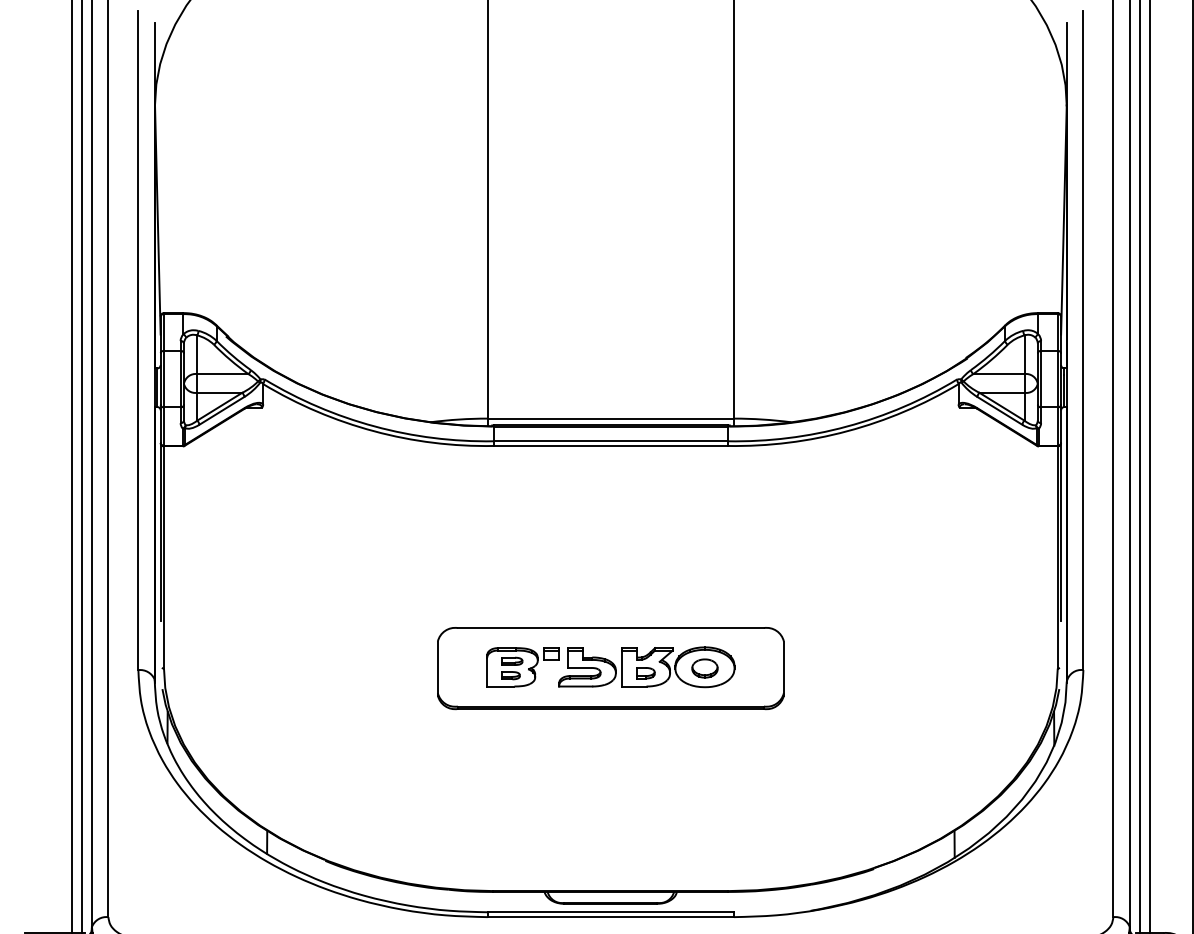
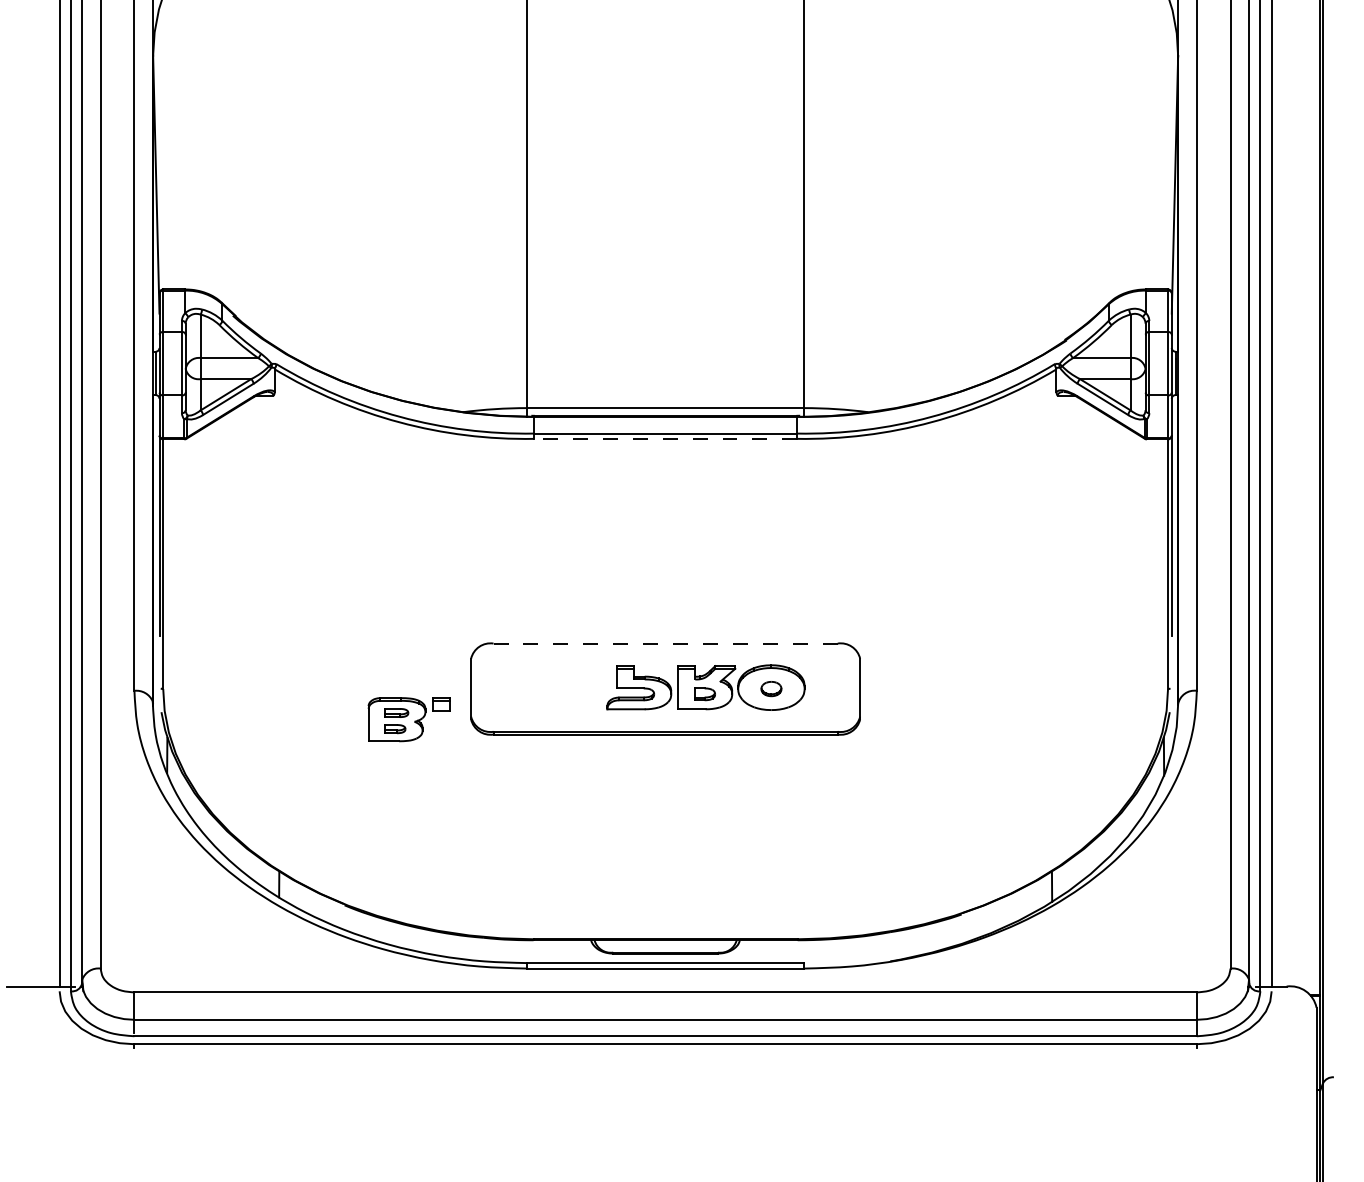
line: (610, 445) -> (665, 438), solid -> dashed
line: (610, 627) -> (665, 643), solid -> dashed
part: (522, 667) -> (408, 719), moved
part: (705, 668) -> (771, 688), size x0.7

